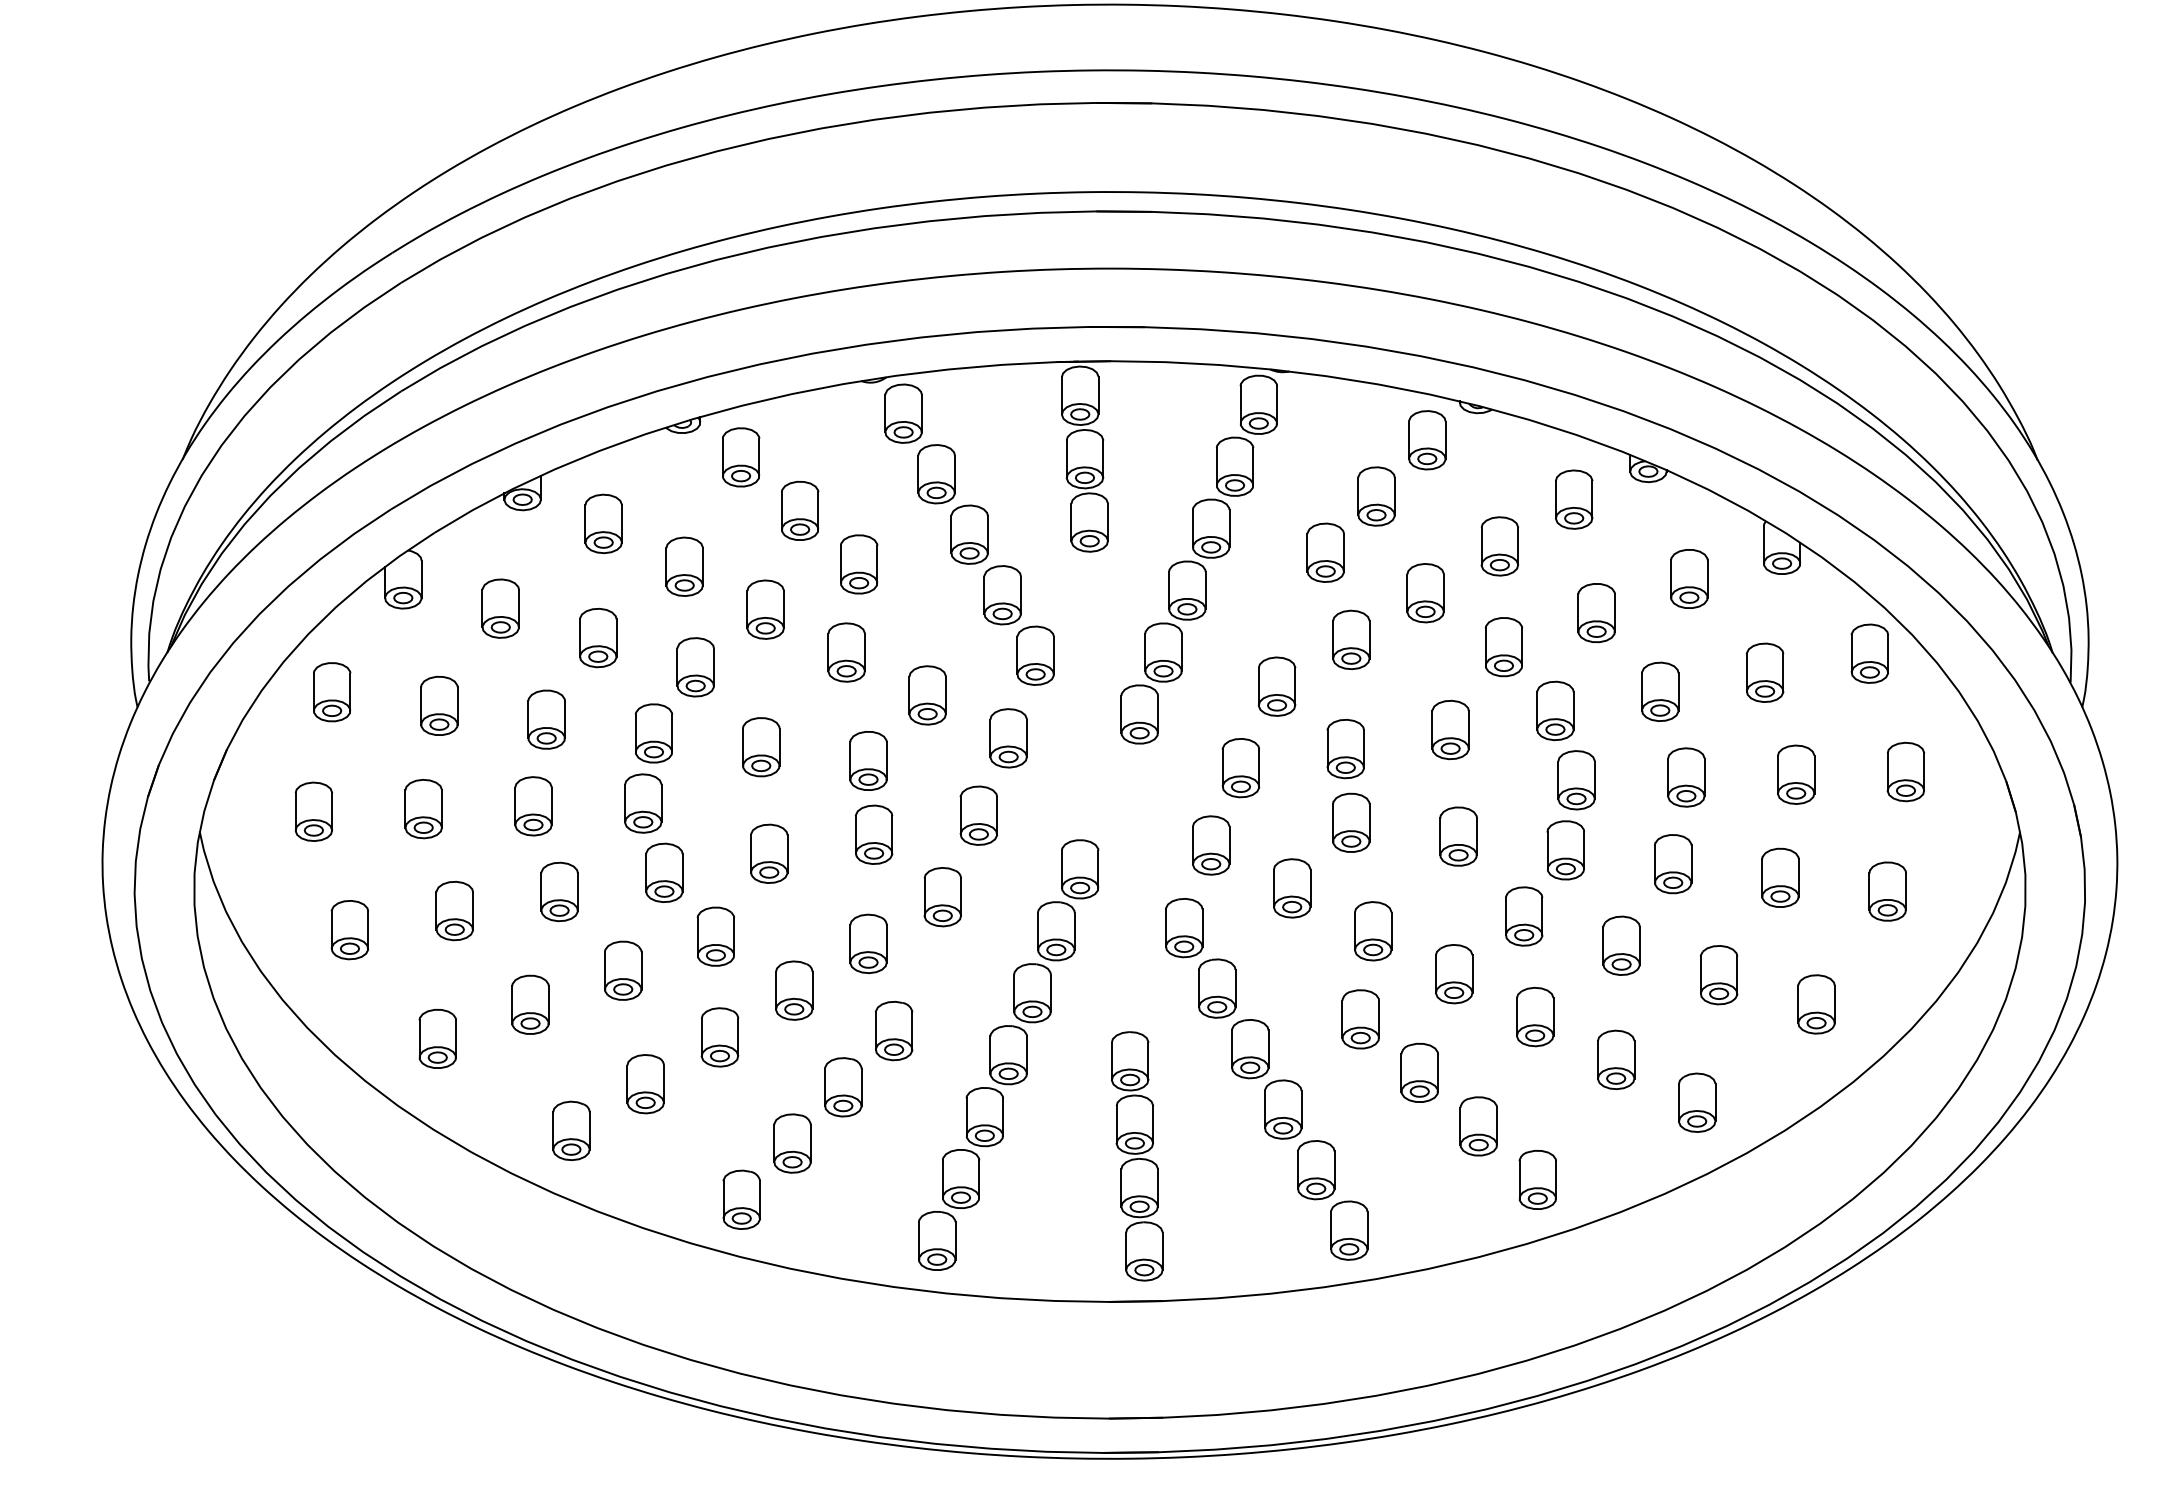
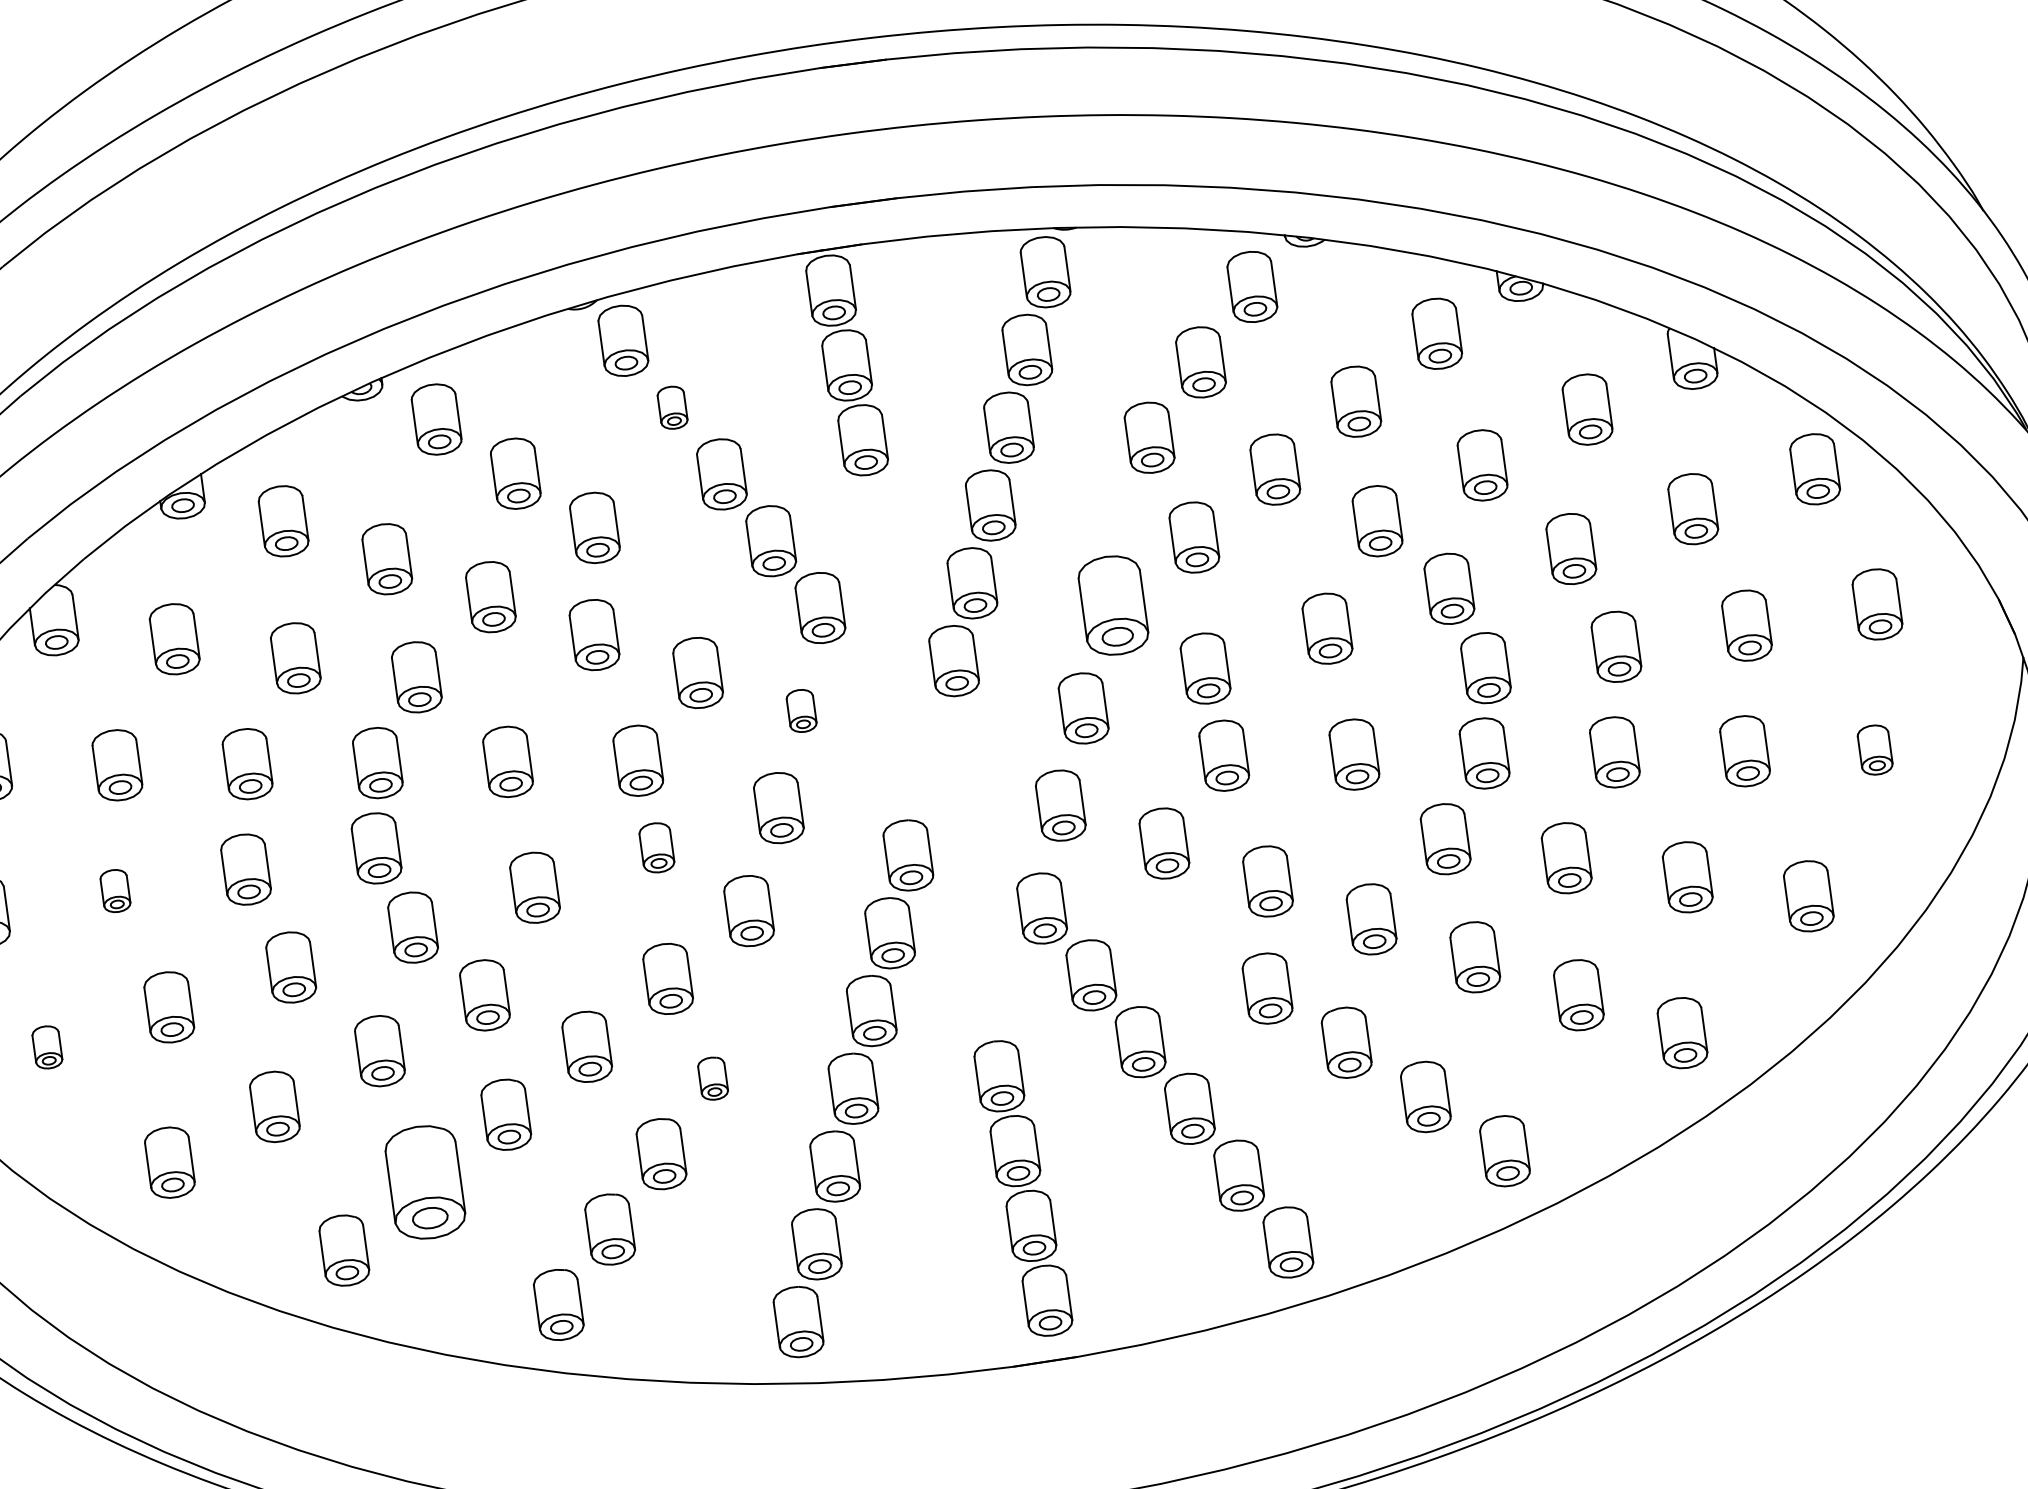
part: (936, 474) -> (672, 407), size x0.6
part: (1276, 686) -> (1112, 605), size x1.4
part: (1008, 738) -> (801, 711), size x0.6
part: (423, 809) -> (115, 891), size x0.6
part: (873, 834) -> (656, 847), size x0.7
part: (1887, 891) -> (1874, 749), size x0.7
part: (349, 930) -> (46, 1047), size x0.6
part: (894, 1030) -> (713, 1078), size x0.6
part: (645, 1084) -> (425, 1183), size x1.6

